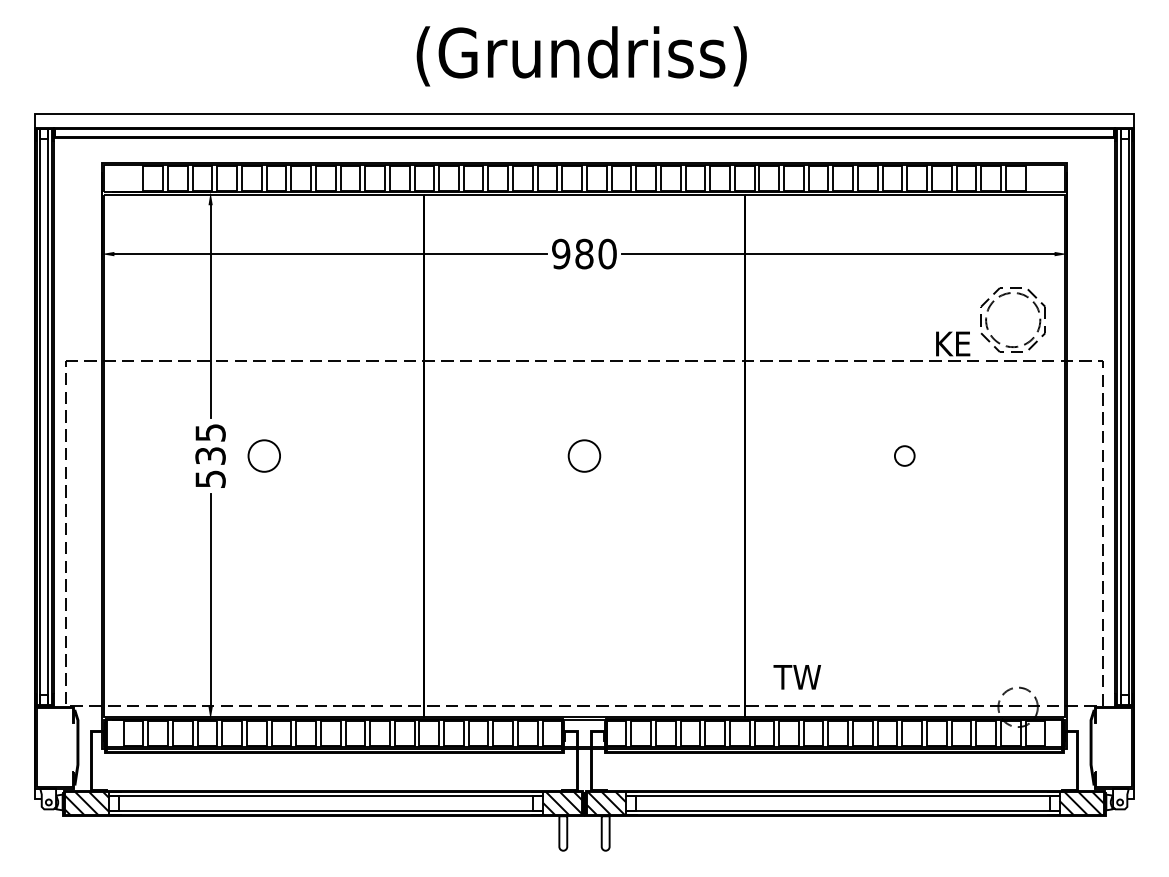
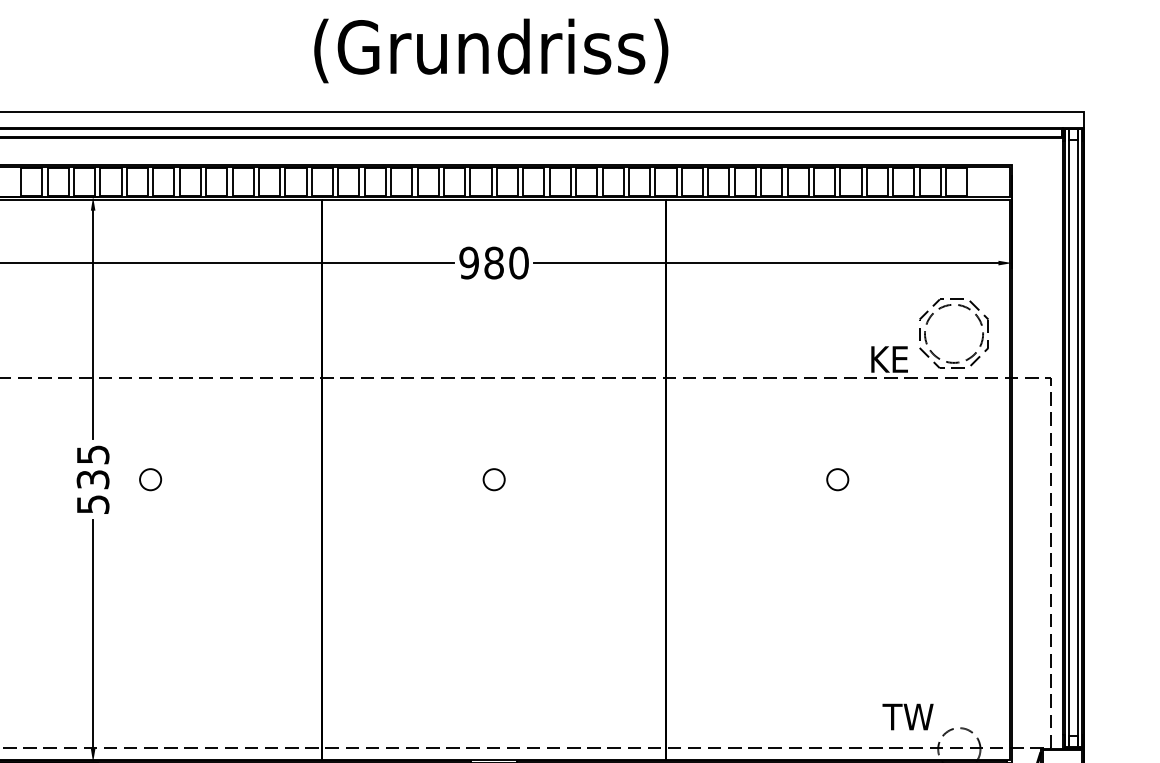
circle: (263, 455) -> (149, 479), size x0.62
circle: (584, 455) -> (494, 479), size x0.62
text: (796, 677) -> (907, 717), moved

